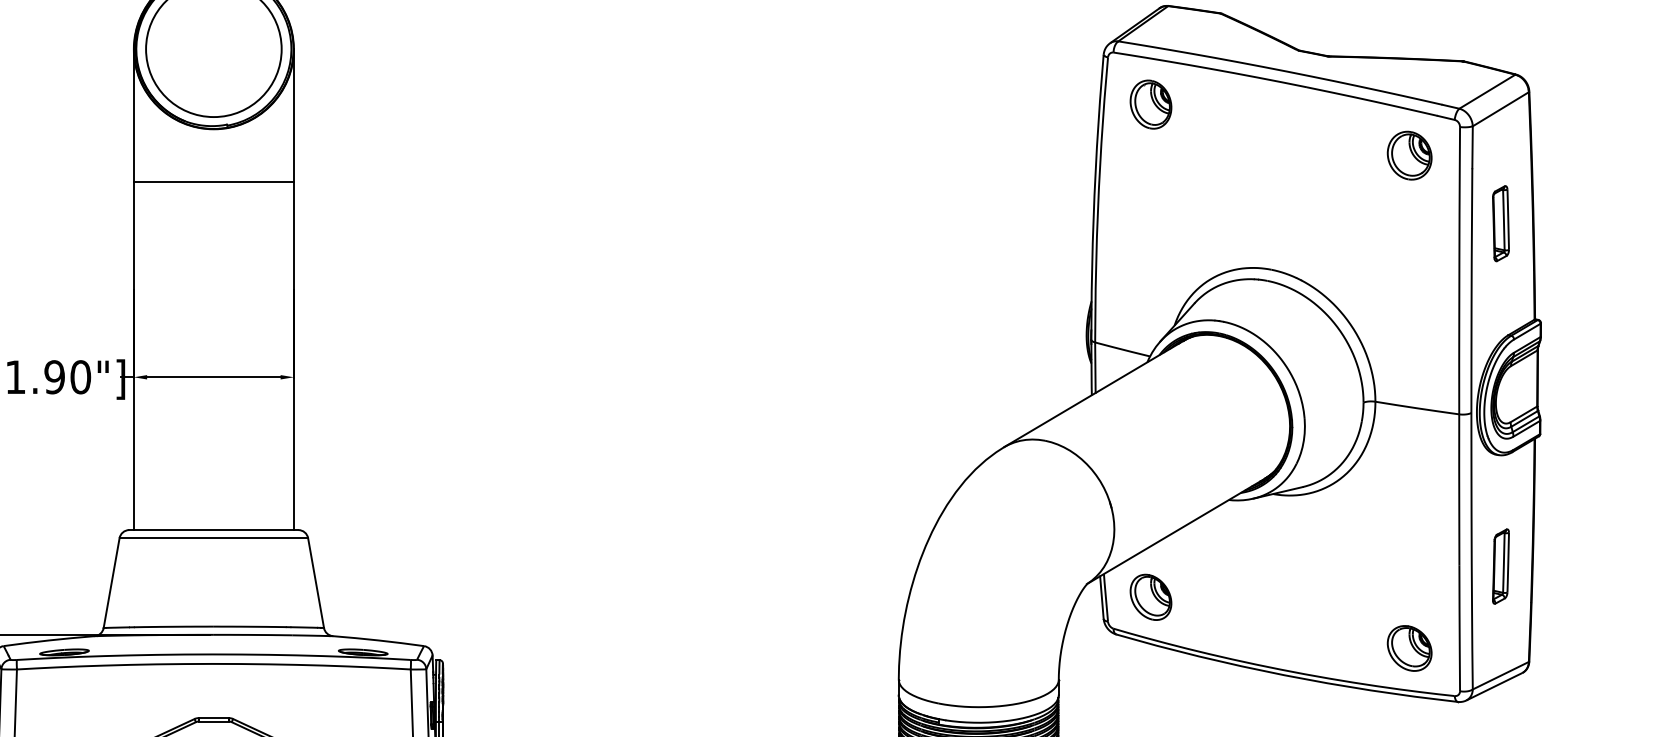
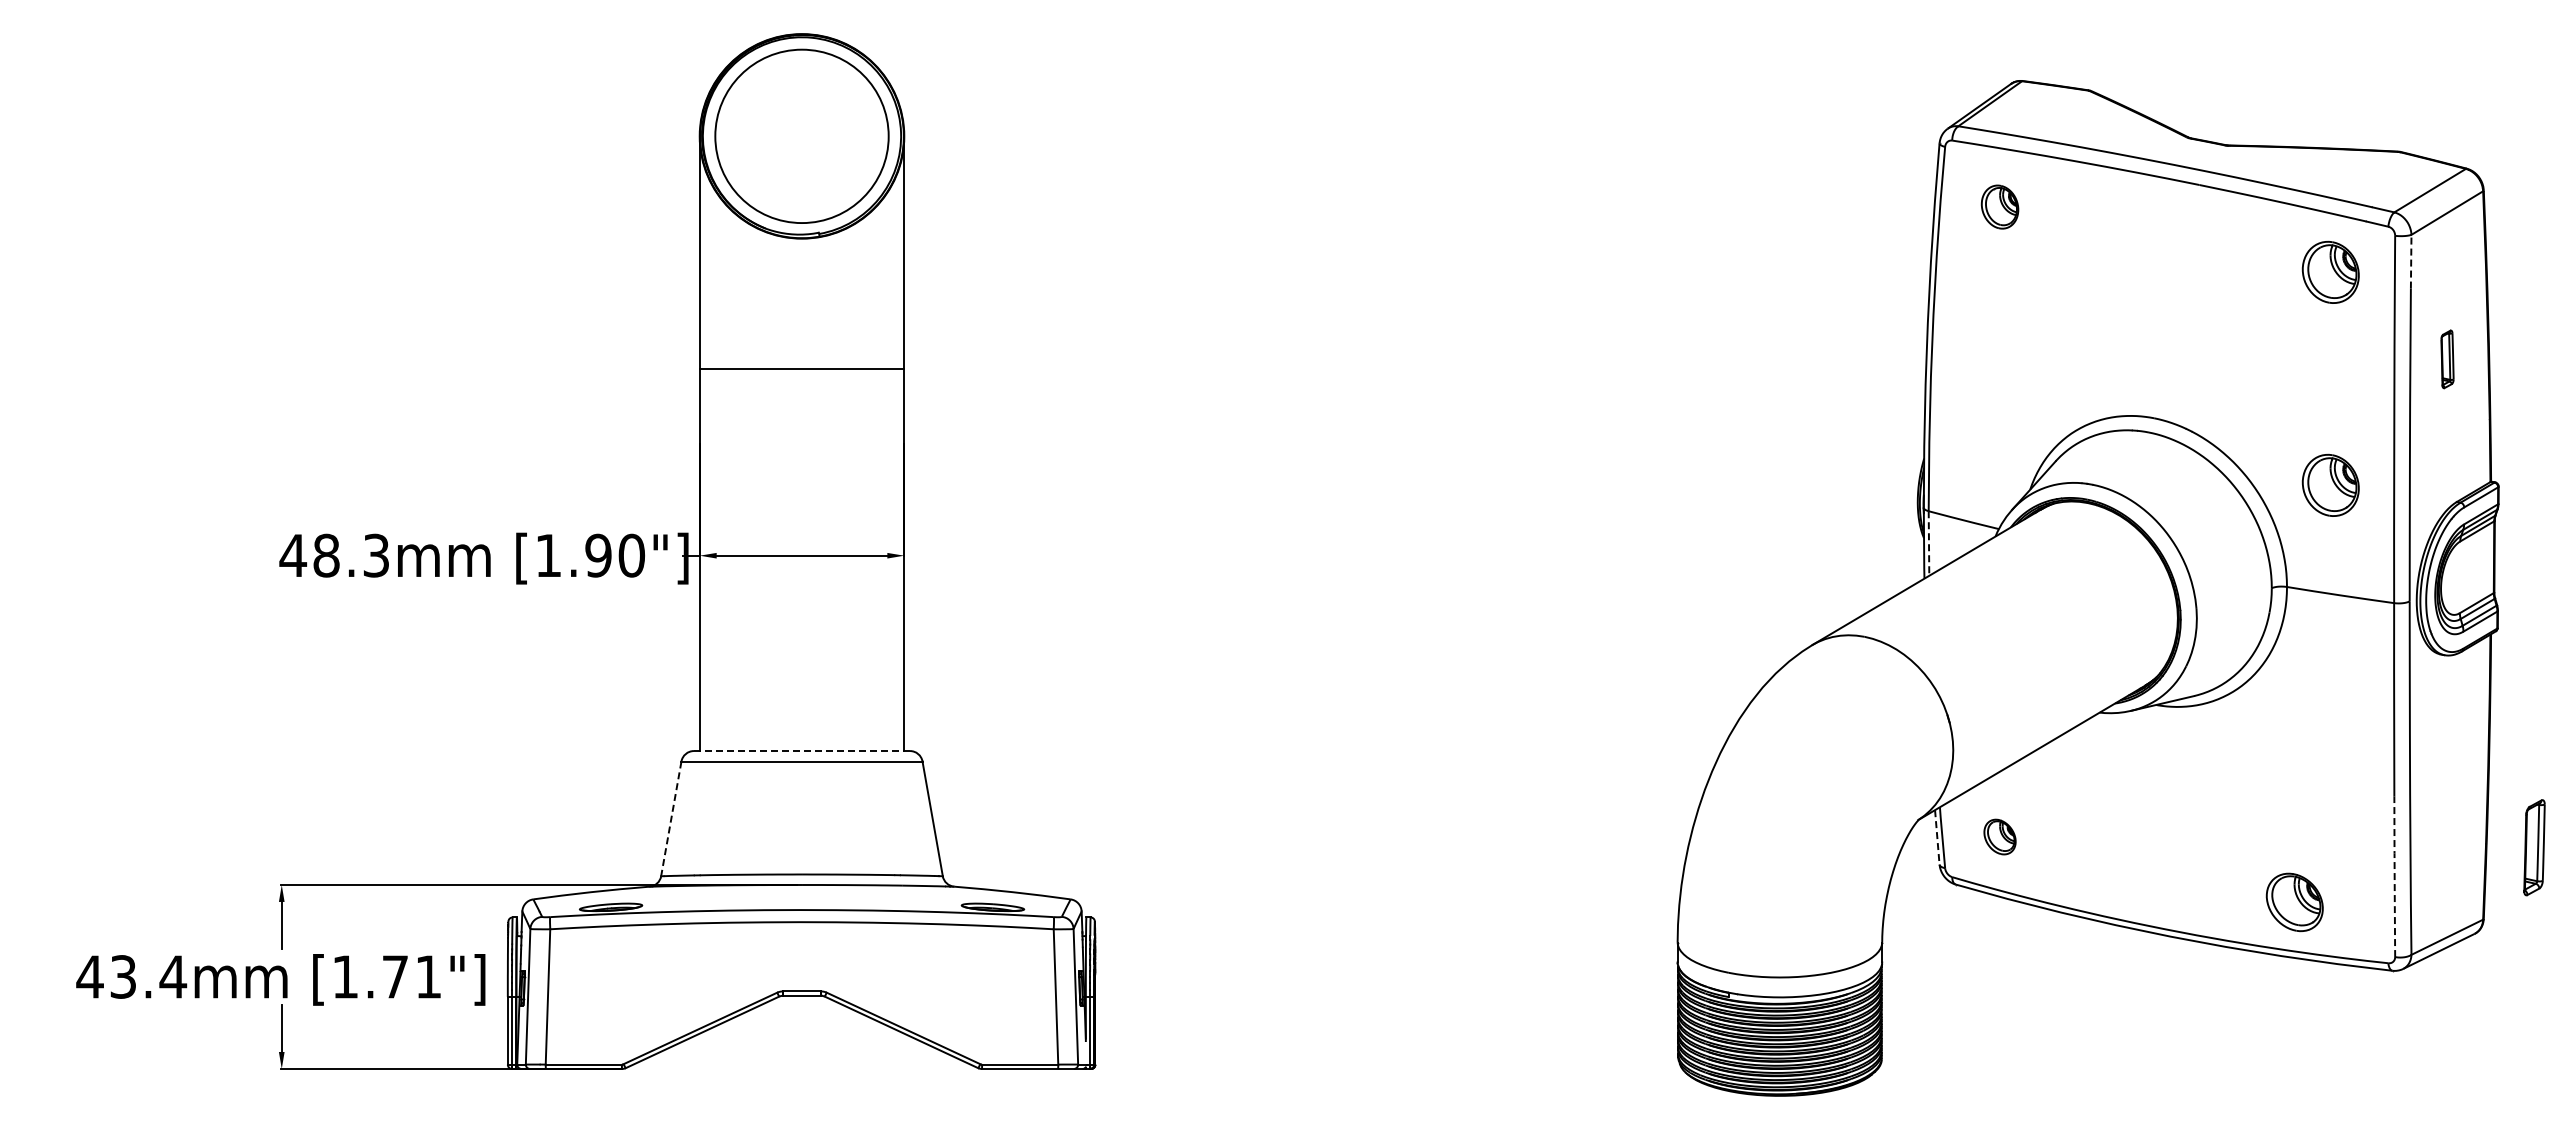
part: (1150, 104) -> (1999, 206), size x0.7
line: (1472, 147) -> (2411, 261), solid -> dashed
line: (213, 181) -> (801, 368), moved
part: (1500, 223) -> (2447, 359), size x0.6
part: (1409, 321) -> (2330, 484), added
line: (1095, 368) -> (1929, 544), solid -> dashed
line: (213, 530) -> (801, 751), solid -> dashed
part: (1500, 566) -> (2534, 847), moved
line: (111, 583) -> (671, 819), solid -> dashed
part: (1150, 596) -> (1999, 836), size x0.6
line: (1102, 597) -> (1937, 837), solid -> dashed
line: (1459, 628) -> (2394, 877), solid -> dashed
part: (1409, 648) -> (2294, 902), moved

